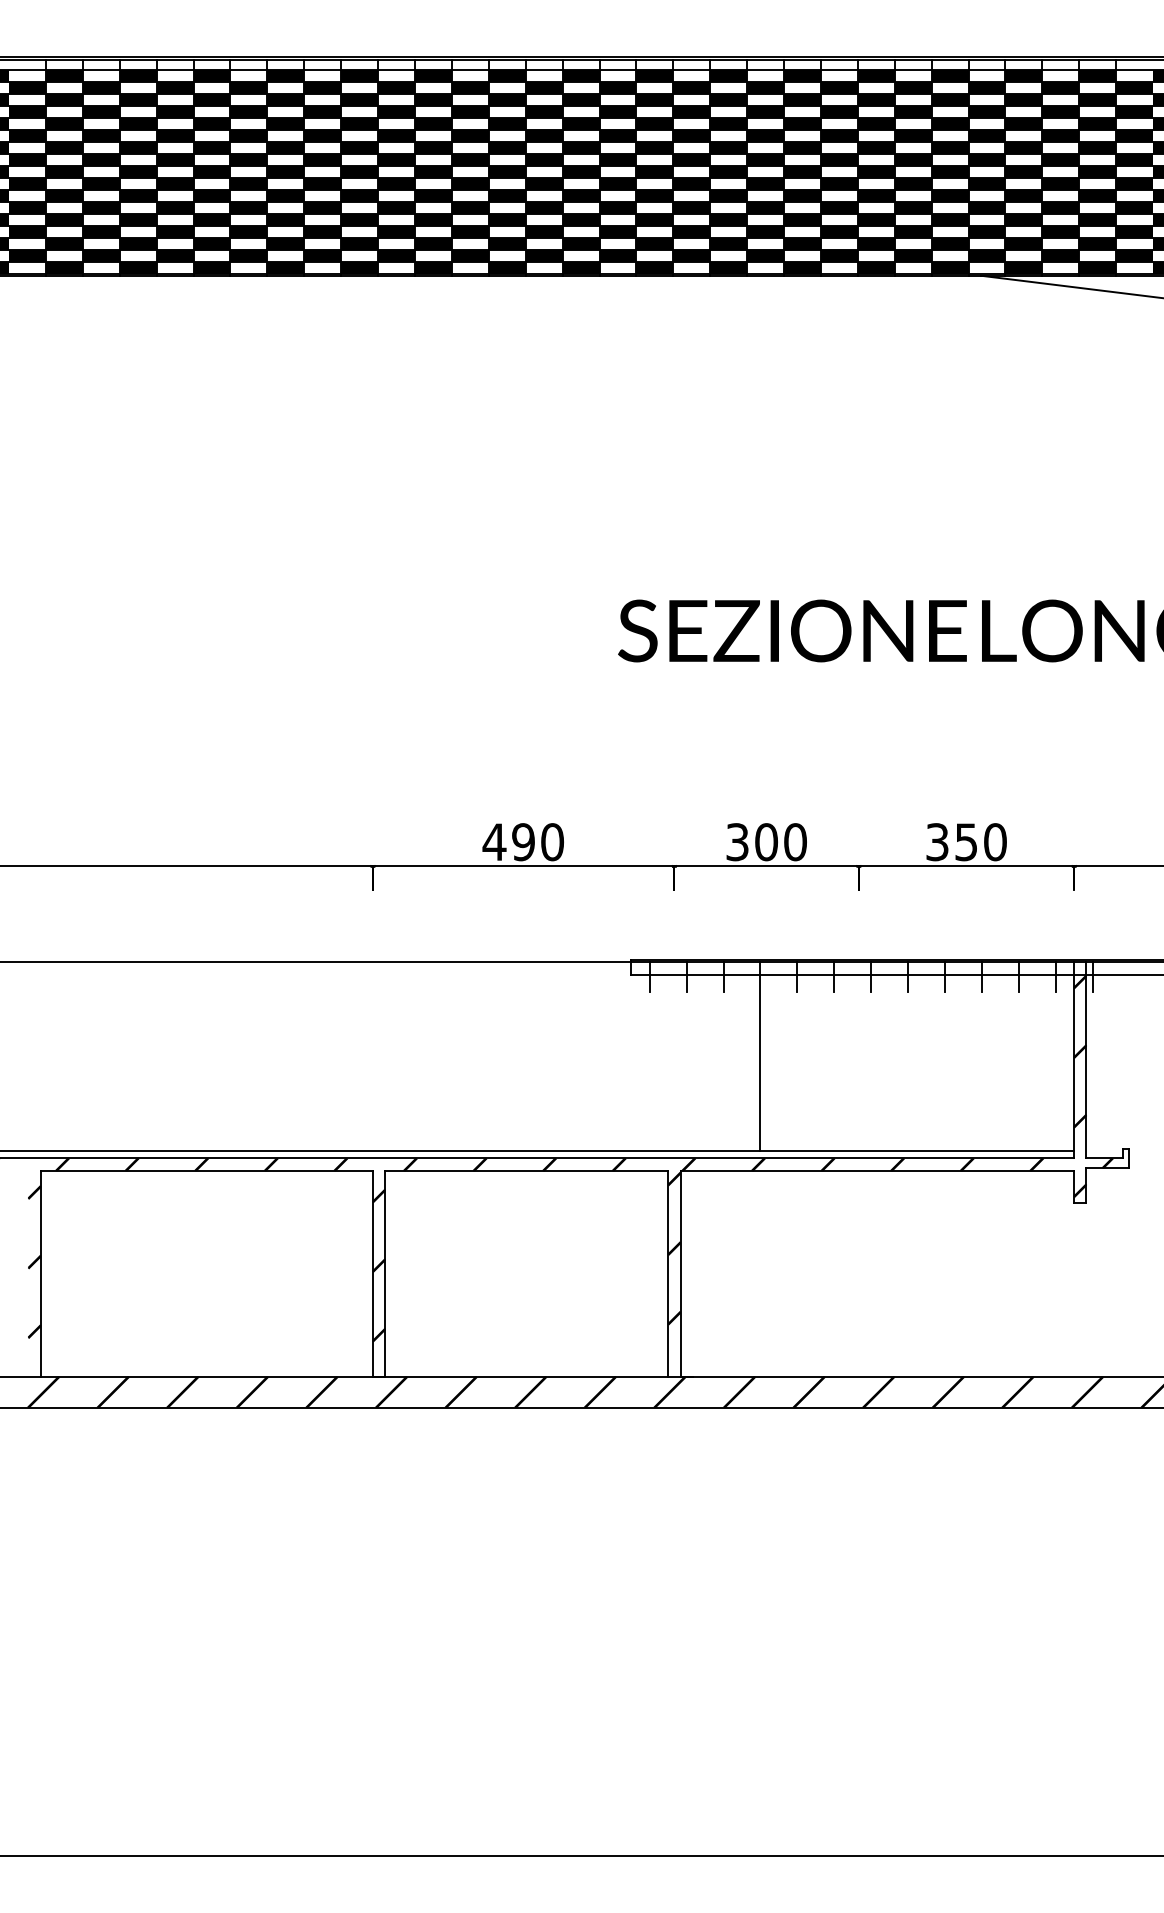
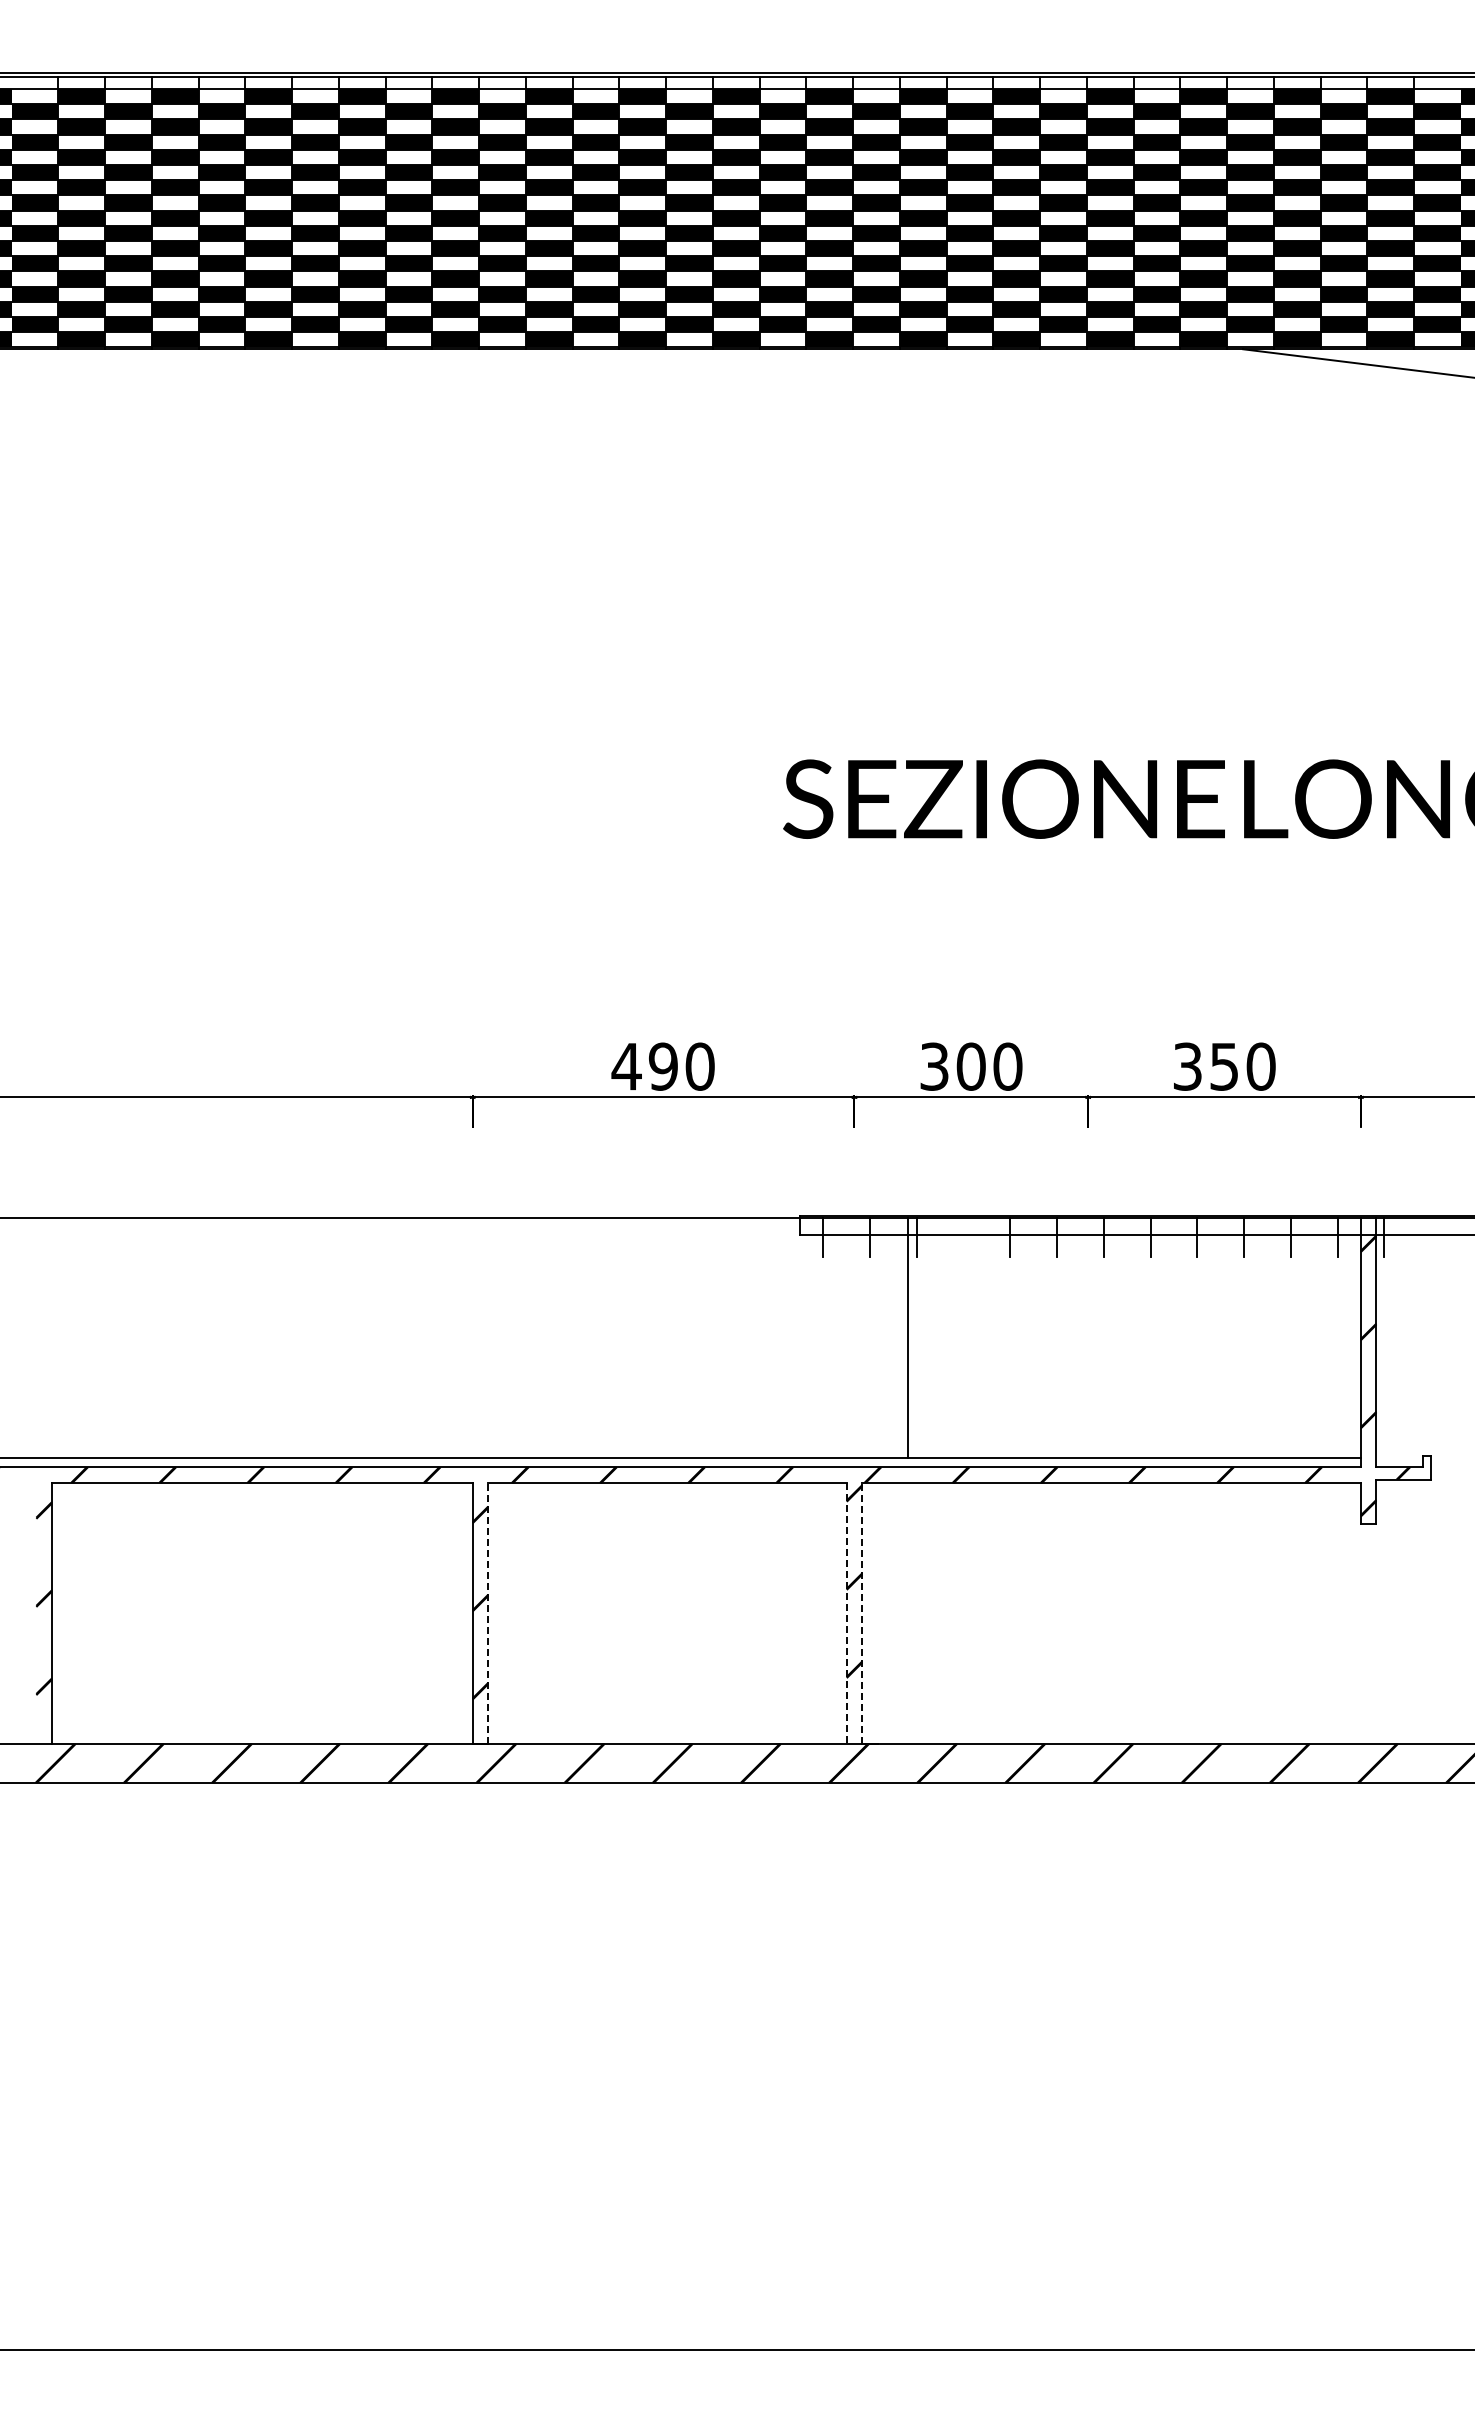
line: (760, 1055) -> (907, 1337), moved
line: (385, 1273) -> (488, 1612), solid -> dashed
line: (668, 1273) -> (846, 1613), solid -> dashed
line: (680, 1273) -> (862, 1612), solid -> dashed

